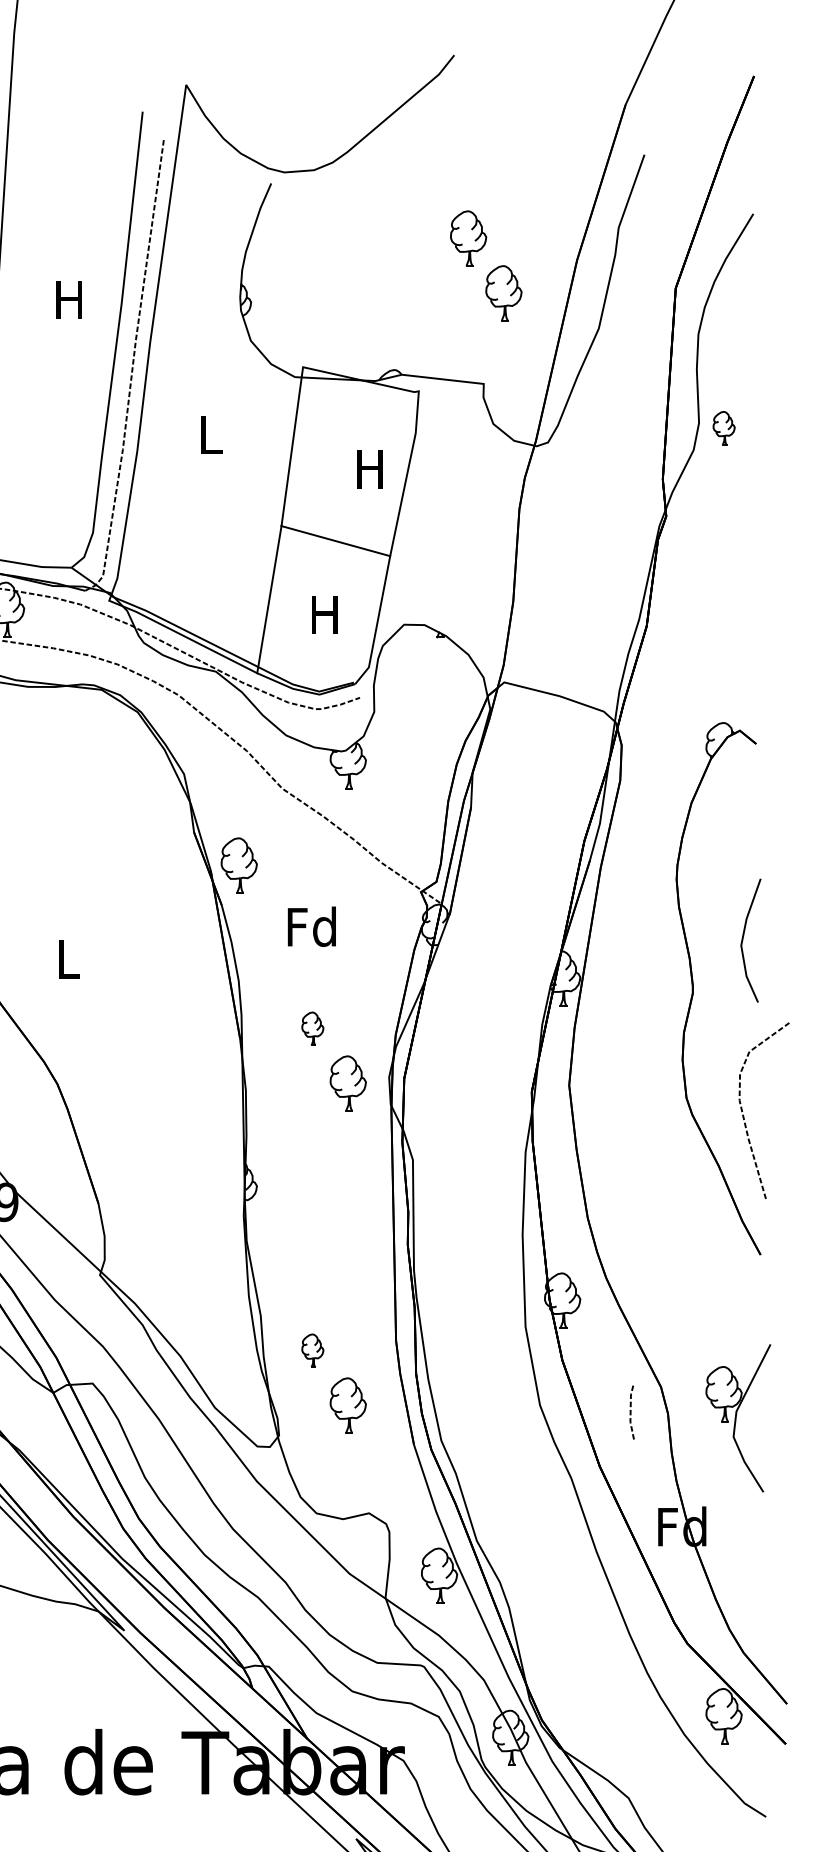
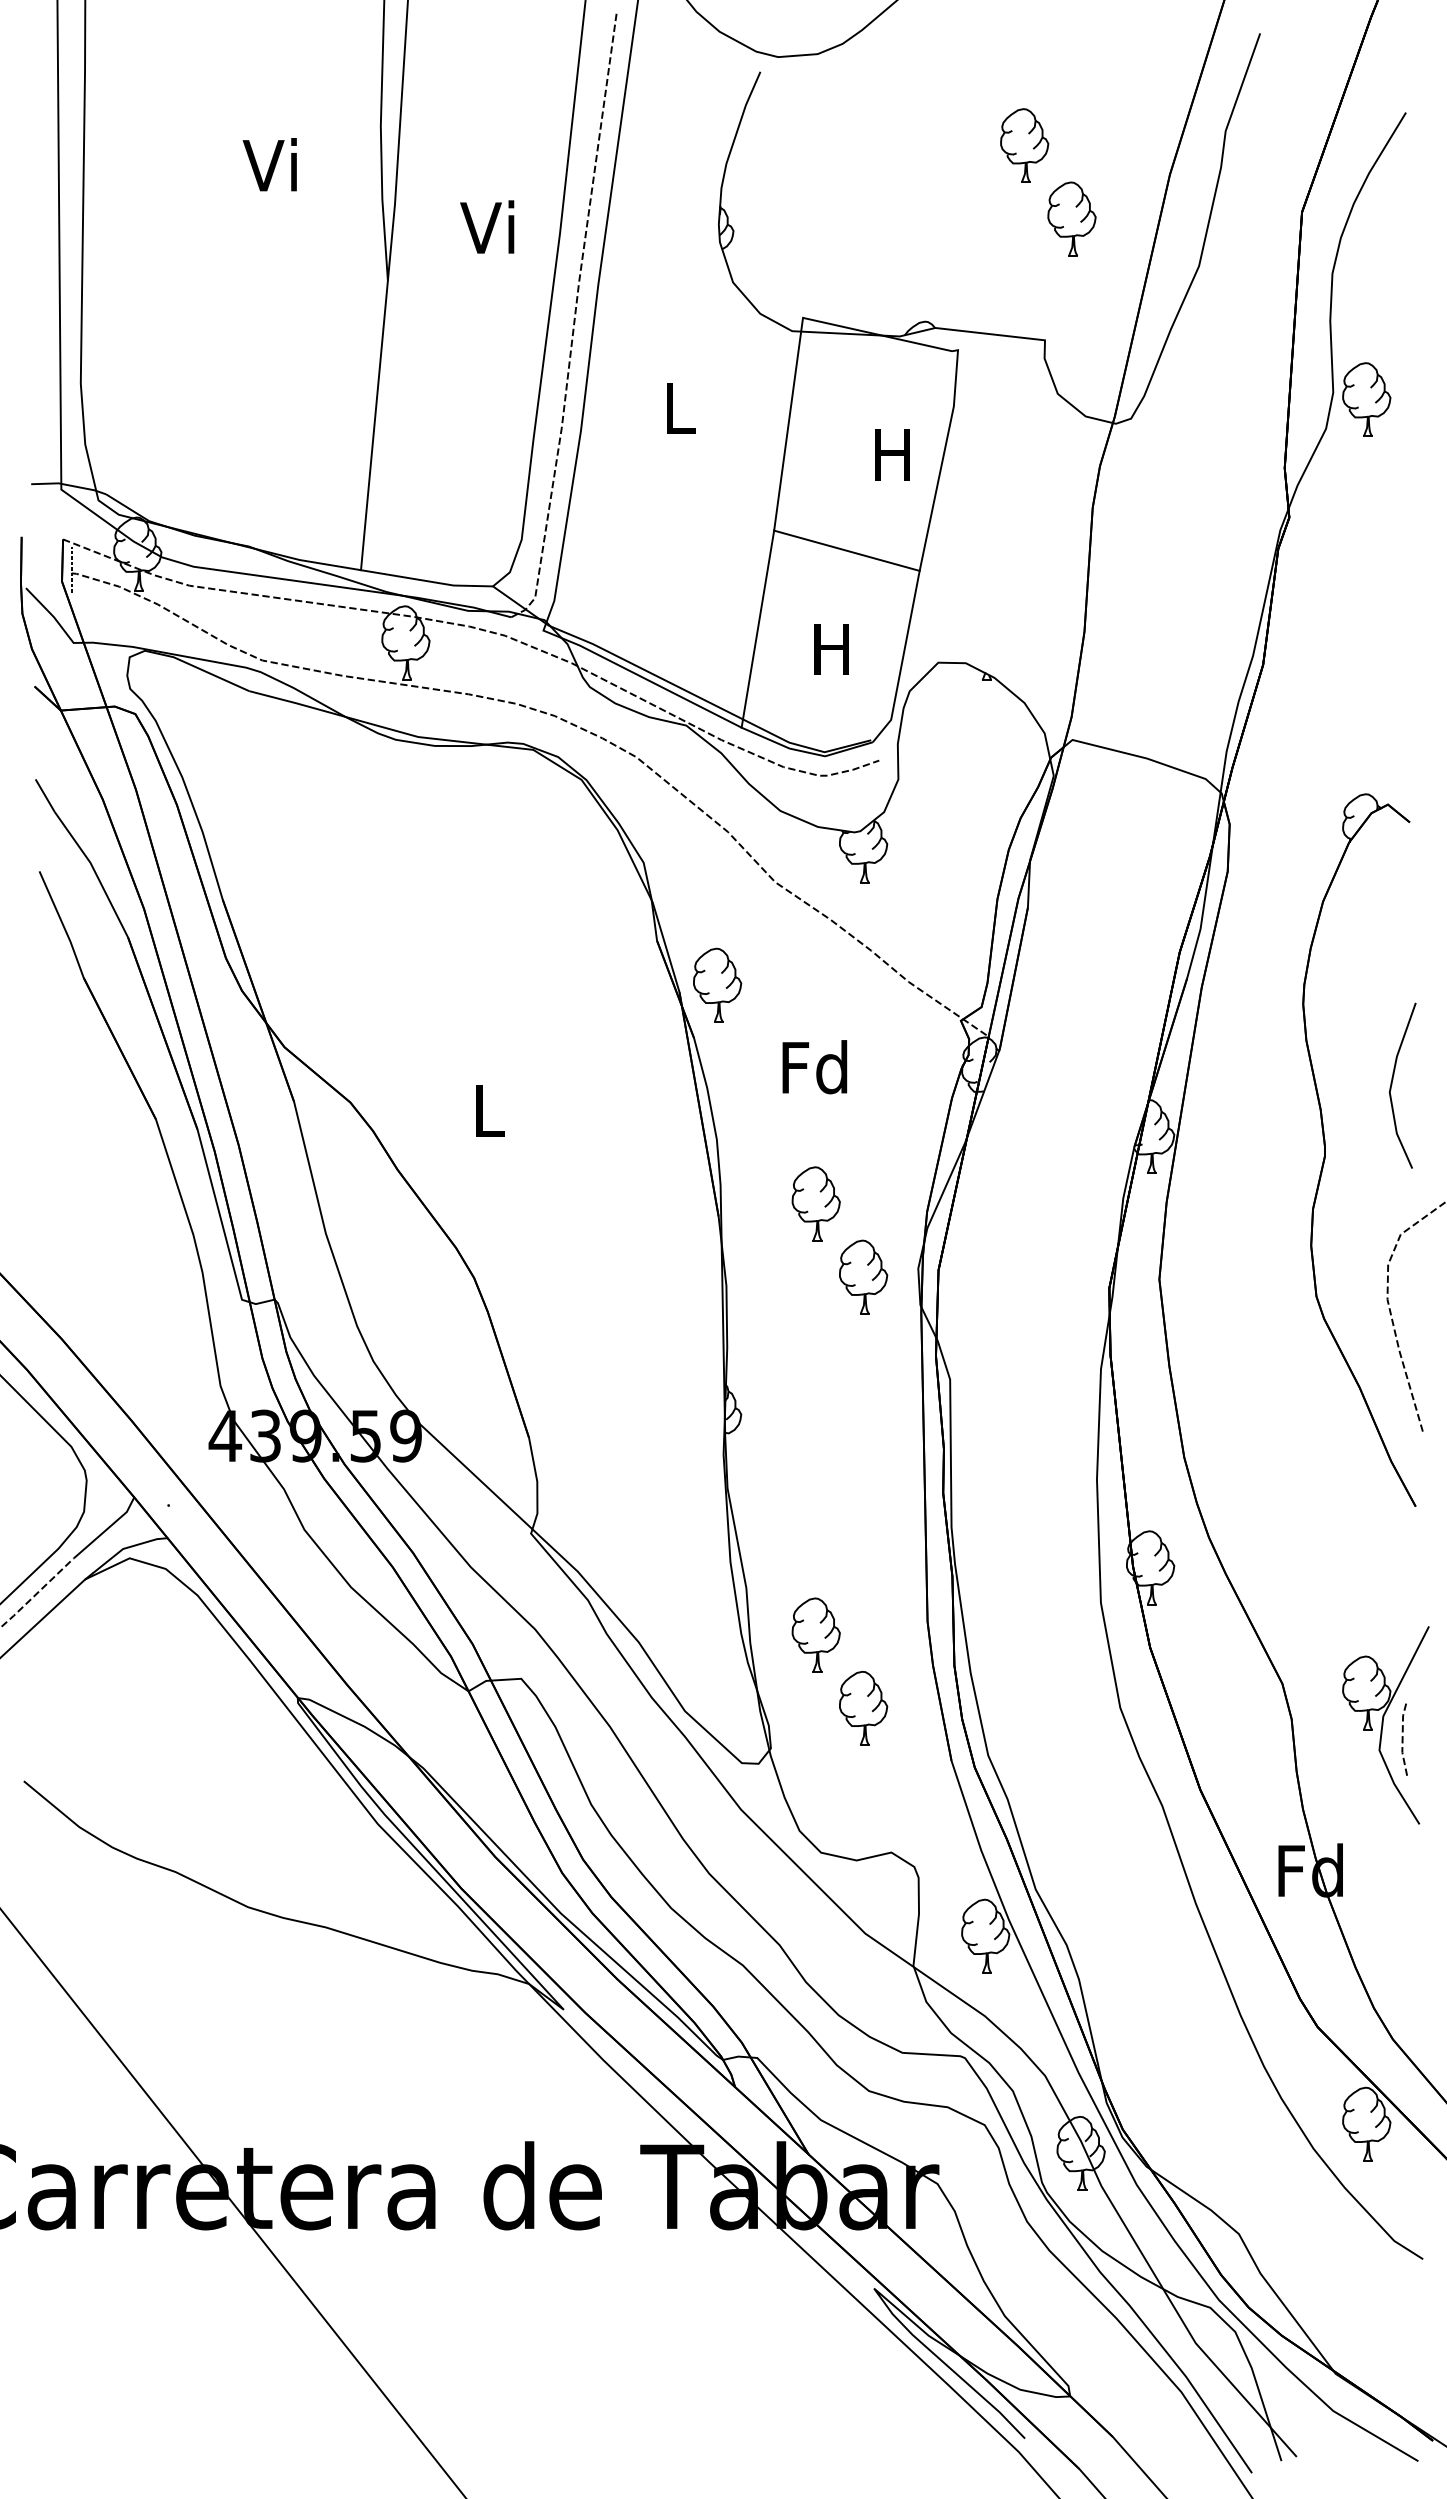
text: (67, 298) -> (487, 226), H -> Vi
part: (723, 428) -> (1366, 399), size x1.67
part: (312, 1028) -> (815, 1203), size x1.67
part: (312, 1350) -> (815, 1634), size x1.67
line: (631, 1412) -> (1403, 1739), moved

